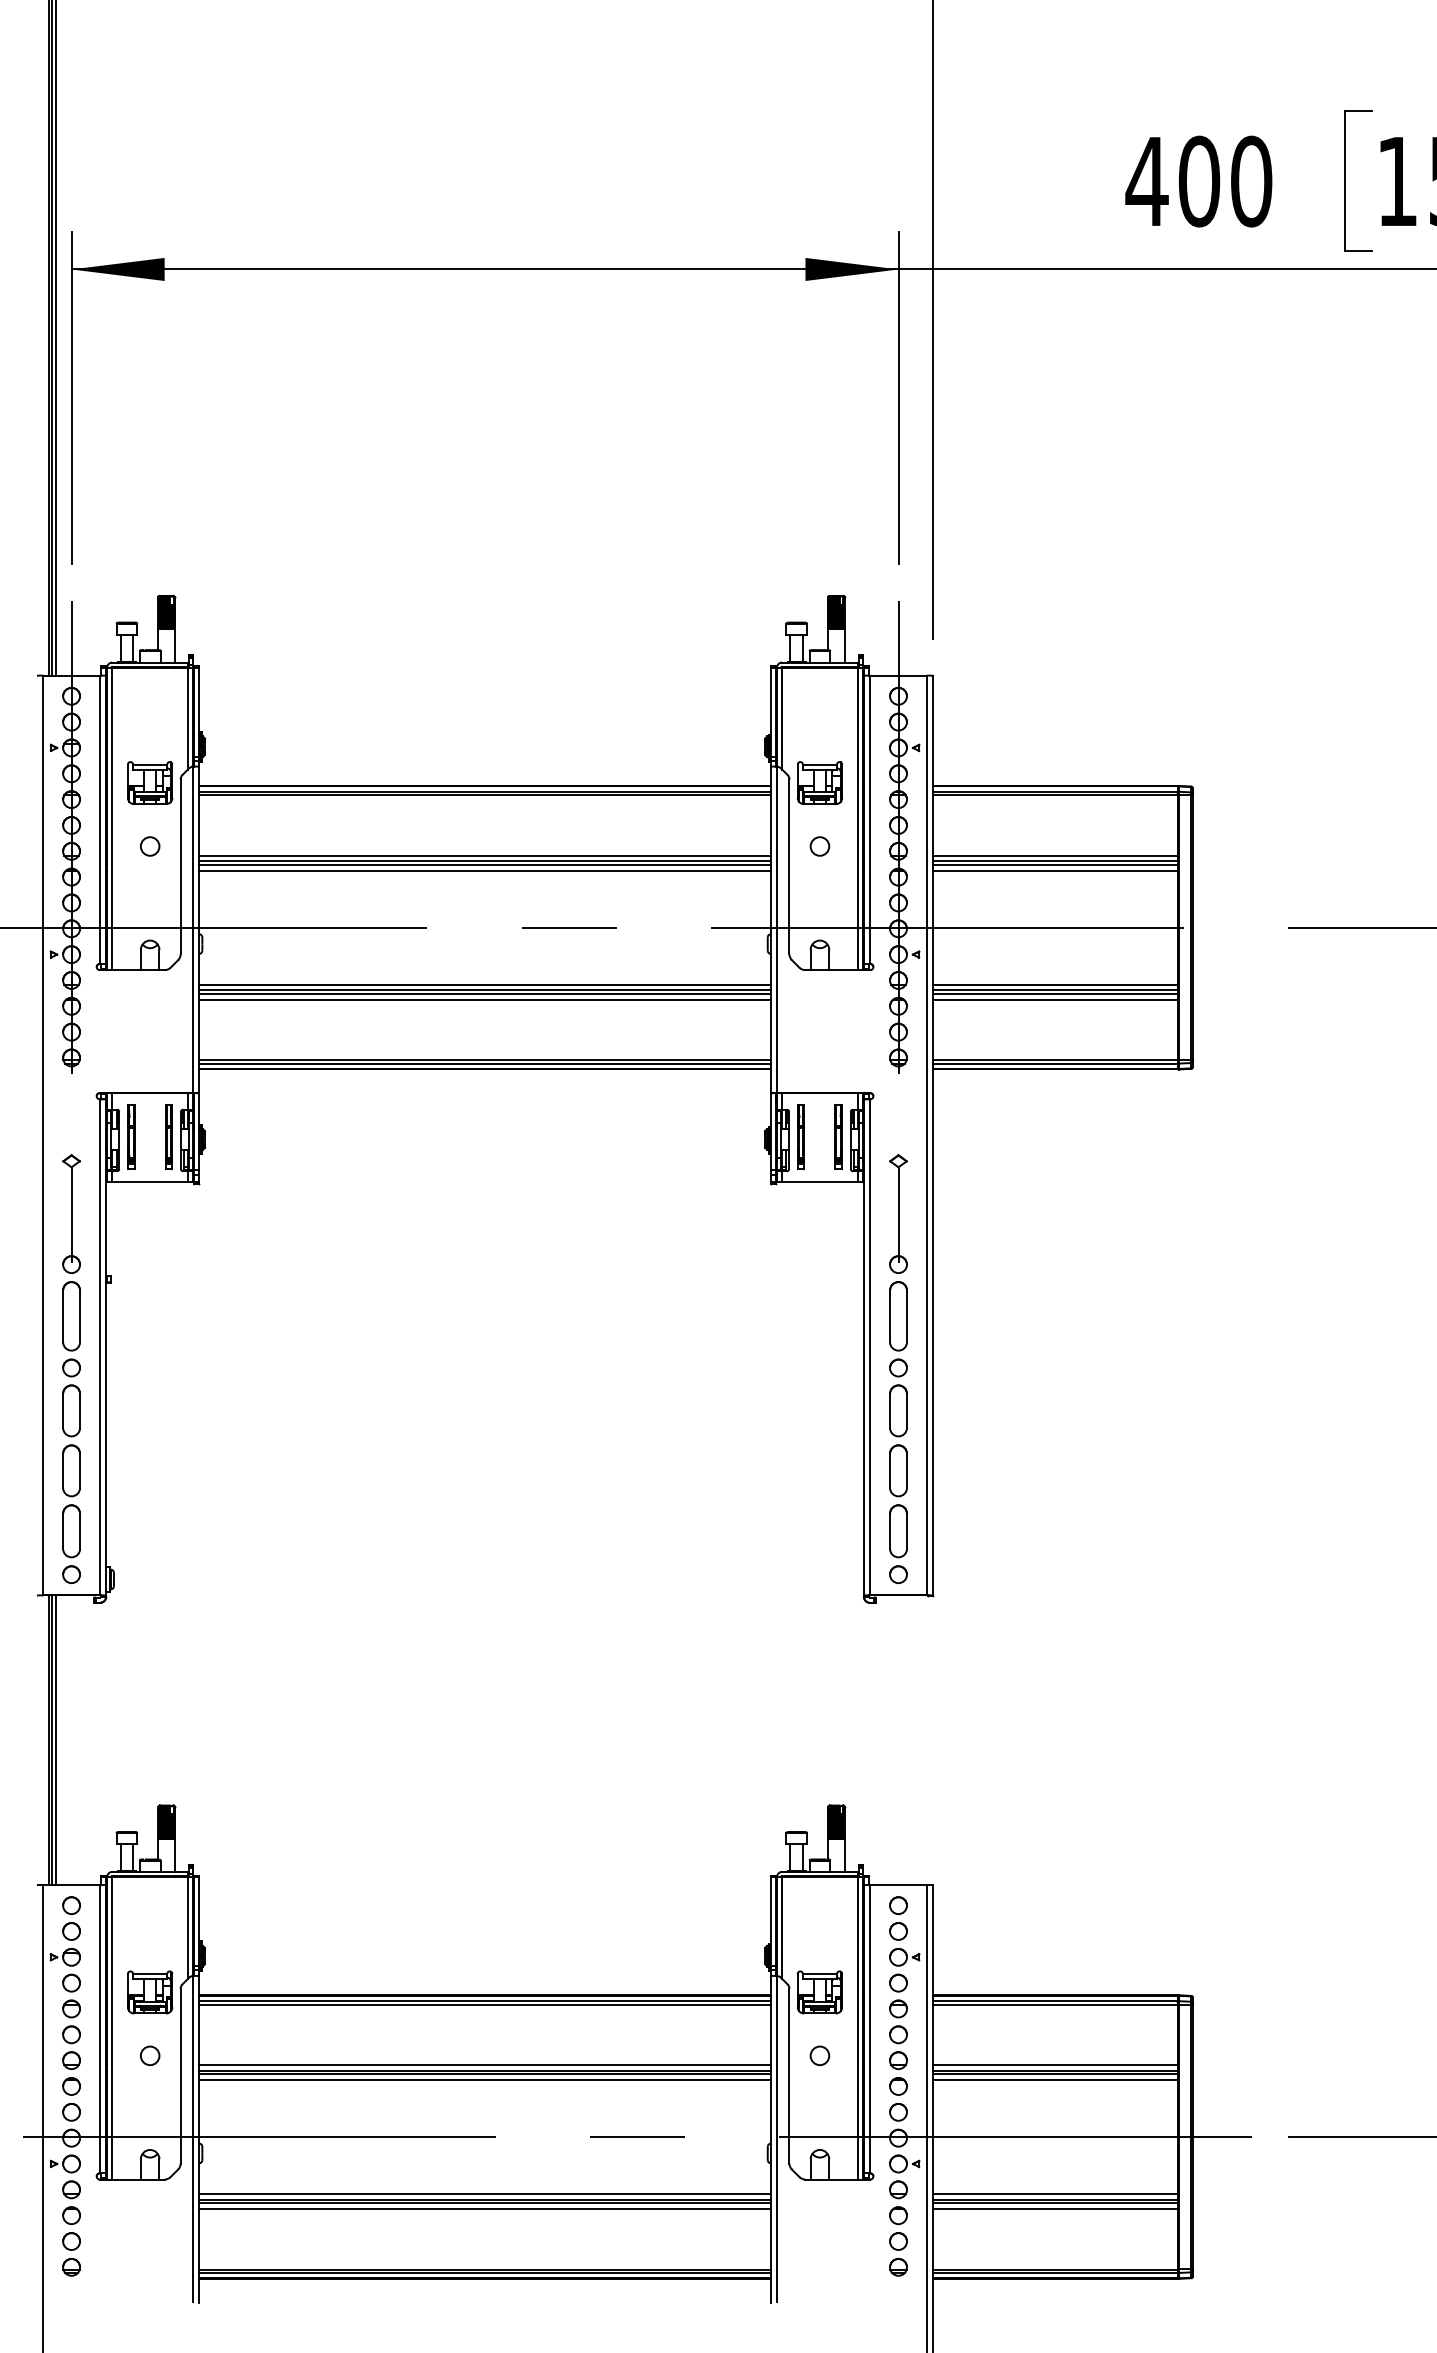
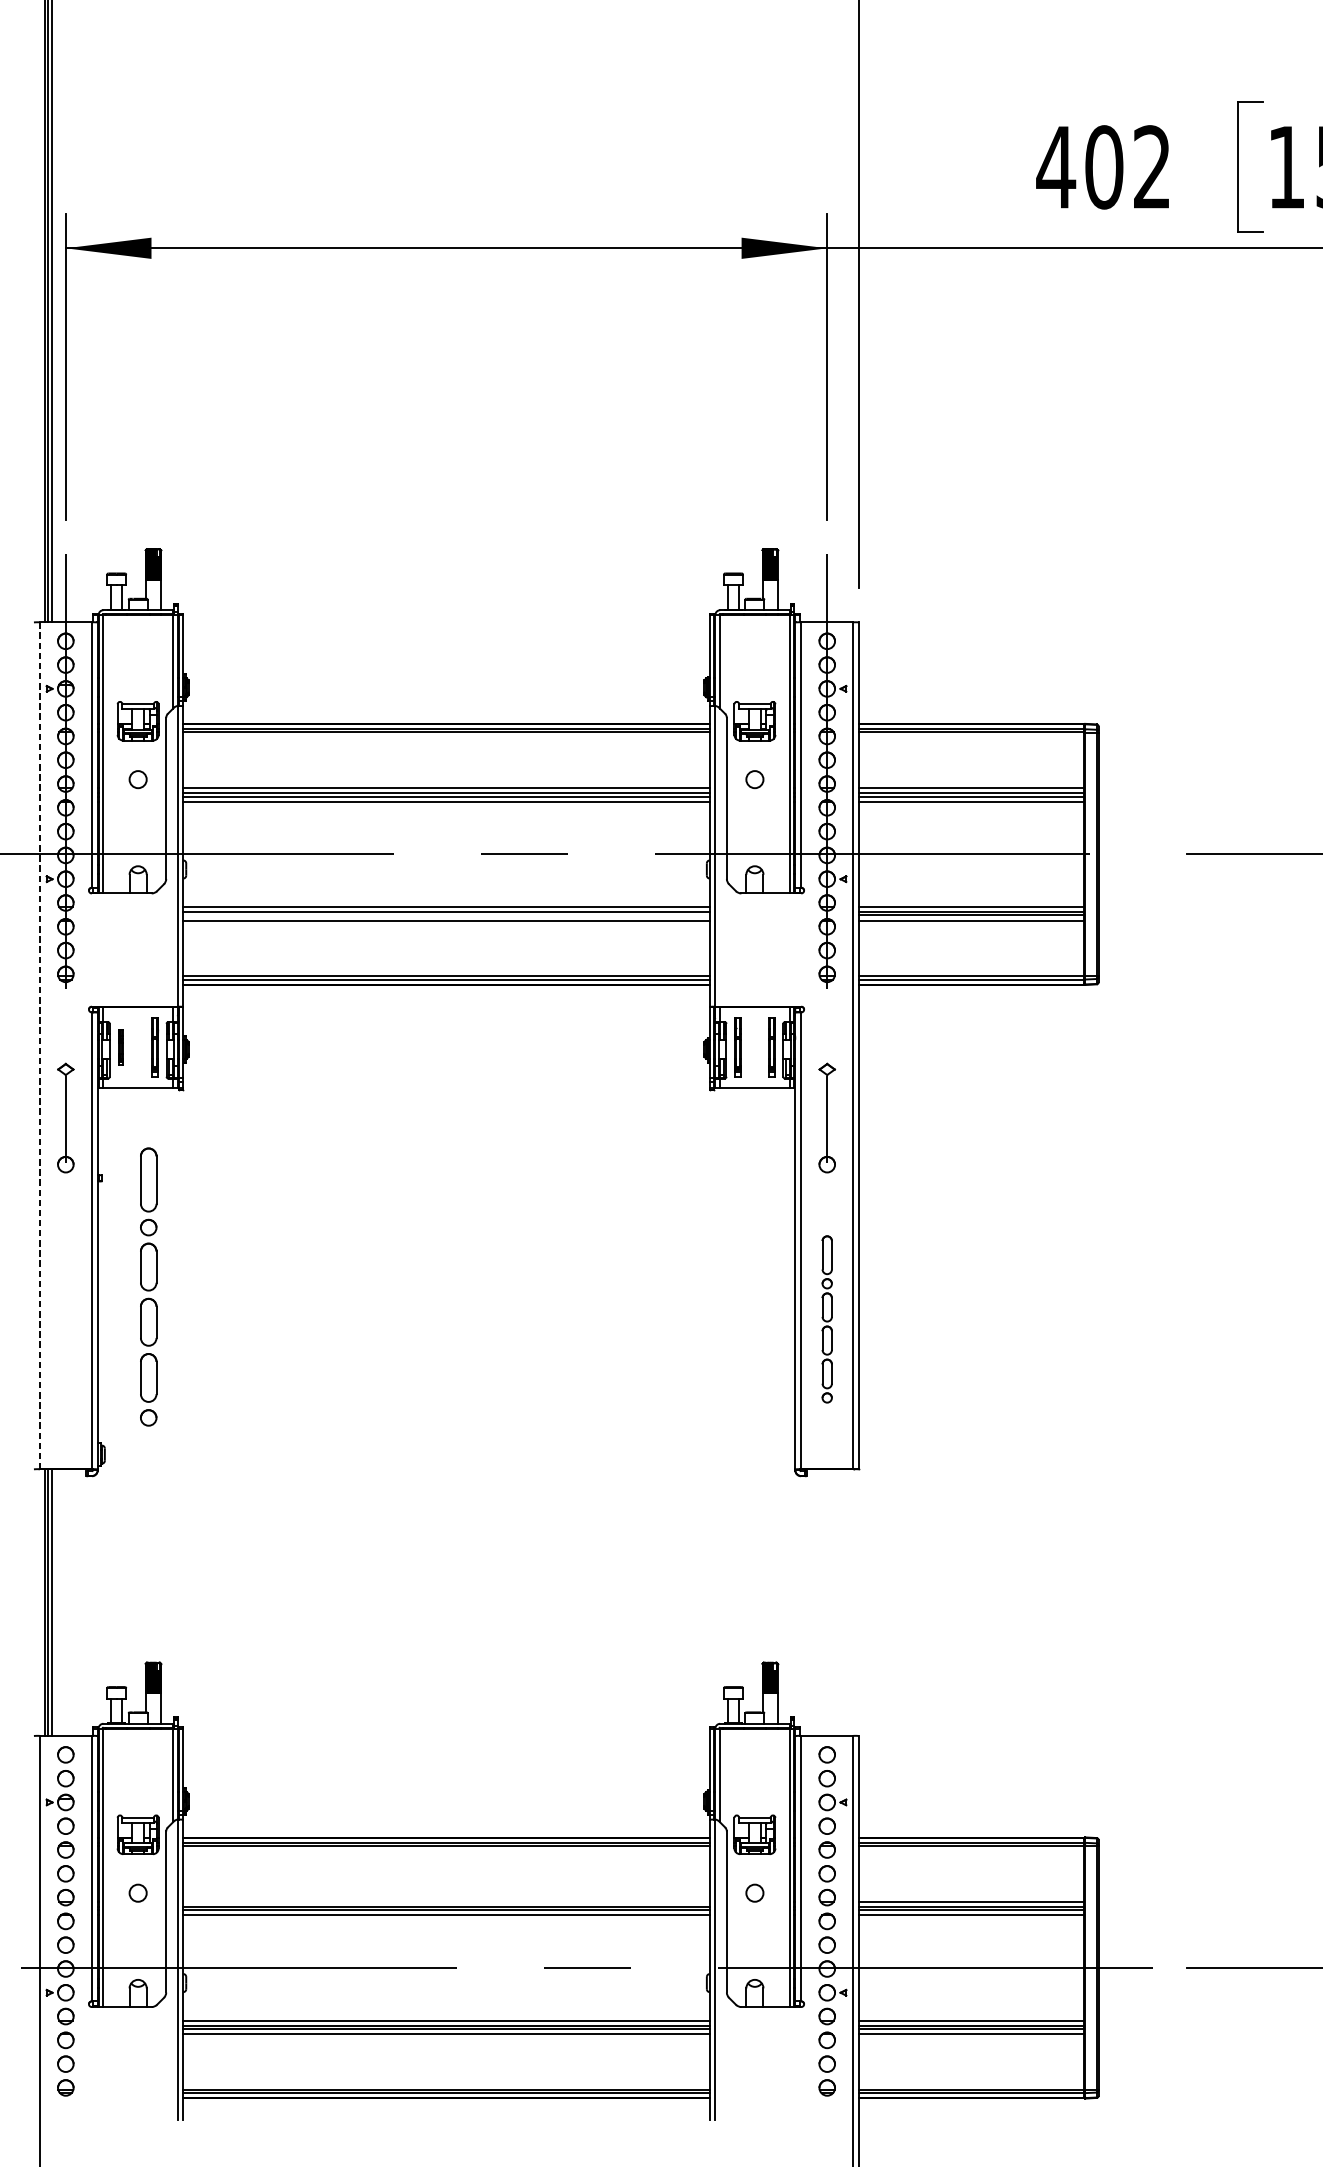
text: (1251, 181) -> (1152, 167), 400 -> 402
line: (484, 993) -> (446, 914), removed
line: (43, 1135) -> (39, 1045), solid -> dashed
part: (131, 1136) -> (120, 1046), size x0.6
part: (71, 1432) -> (148, 1286), moved
part: (898, 1432) -> (827, 1319), size x0.6
line: (484, 2065) -> (446, 1902), removed

